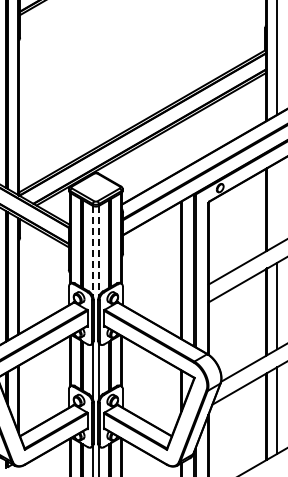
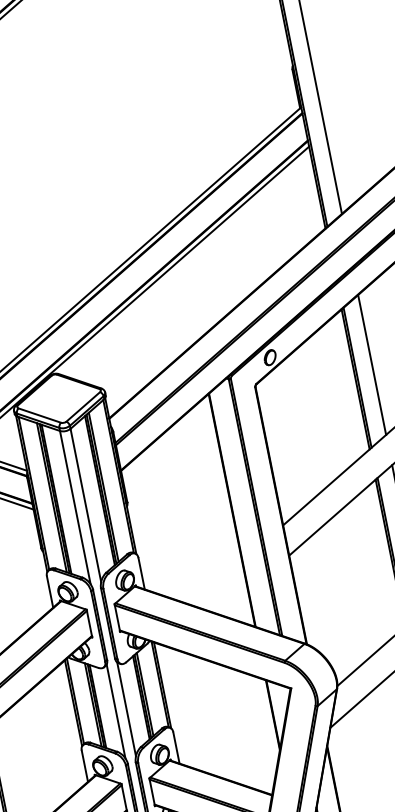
line: (277, 203) -> (372, 364), added
line: (92, 251) -> (74, 508), dashed -> solid
line: (99, 251) -> (86, 506), dashed -> solid

